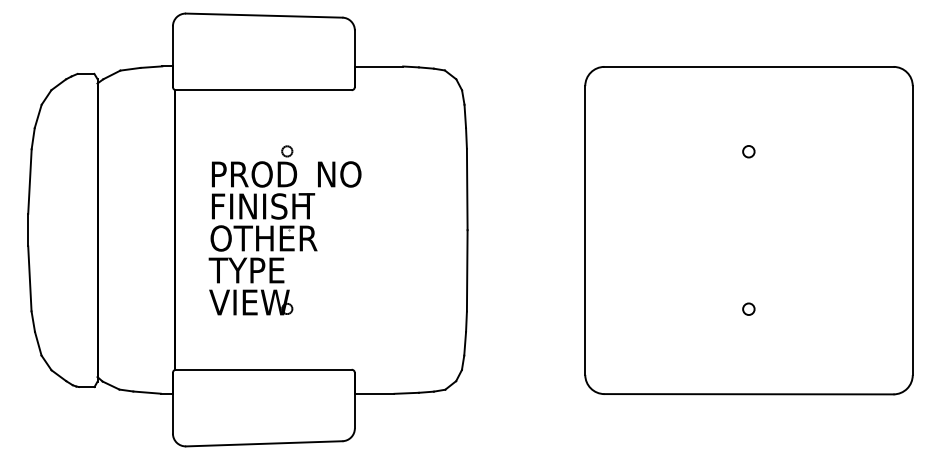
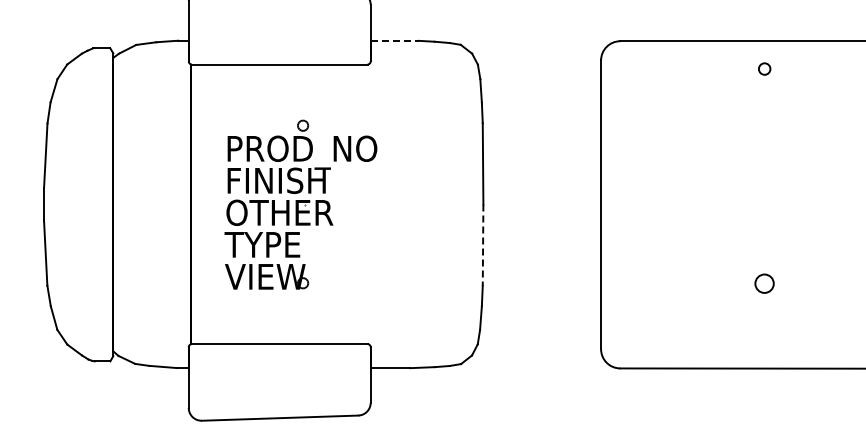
line: (379, 66) -> (395, 40), solid -> dashed
circle: (748, 151) -> (764, 68), moved
line: (467, 270) -> (483, 244), solid -> dashed
circle: (748, 308) -> (764, 282), size x1.6

